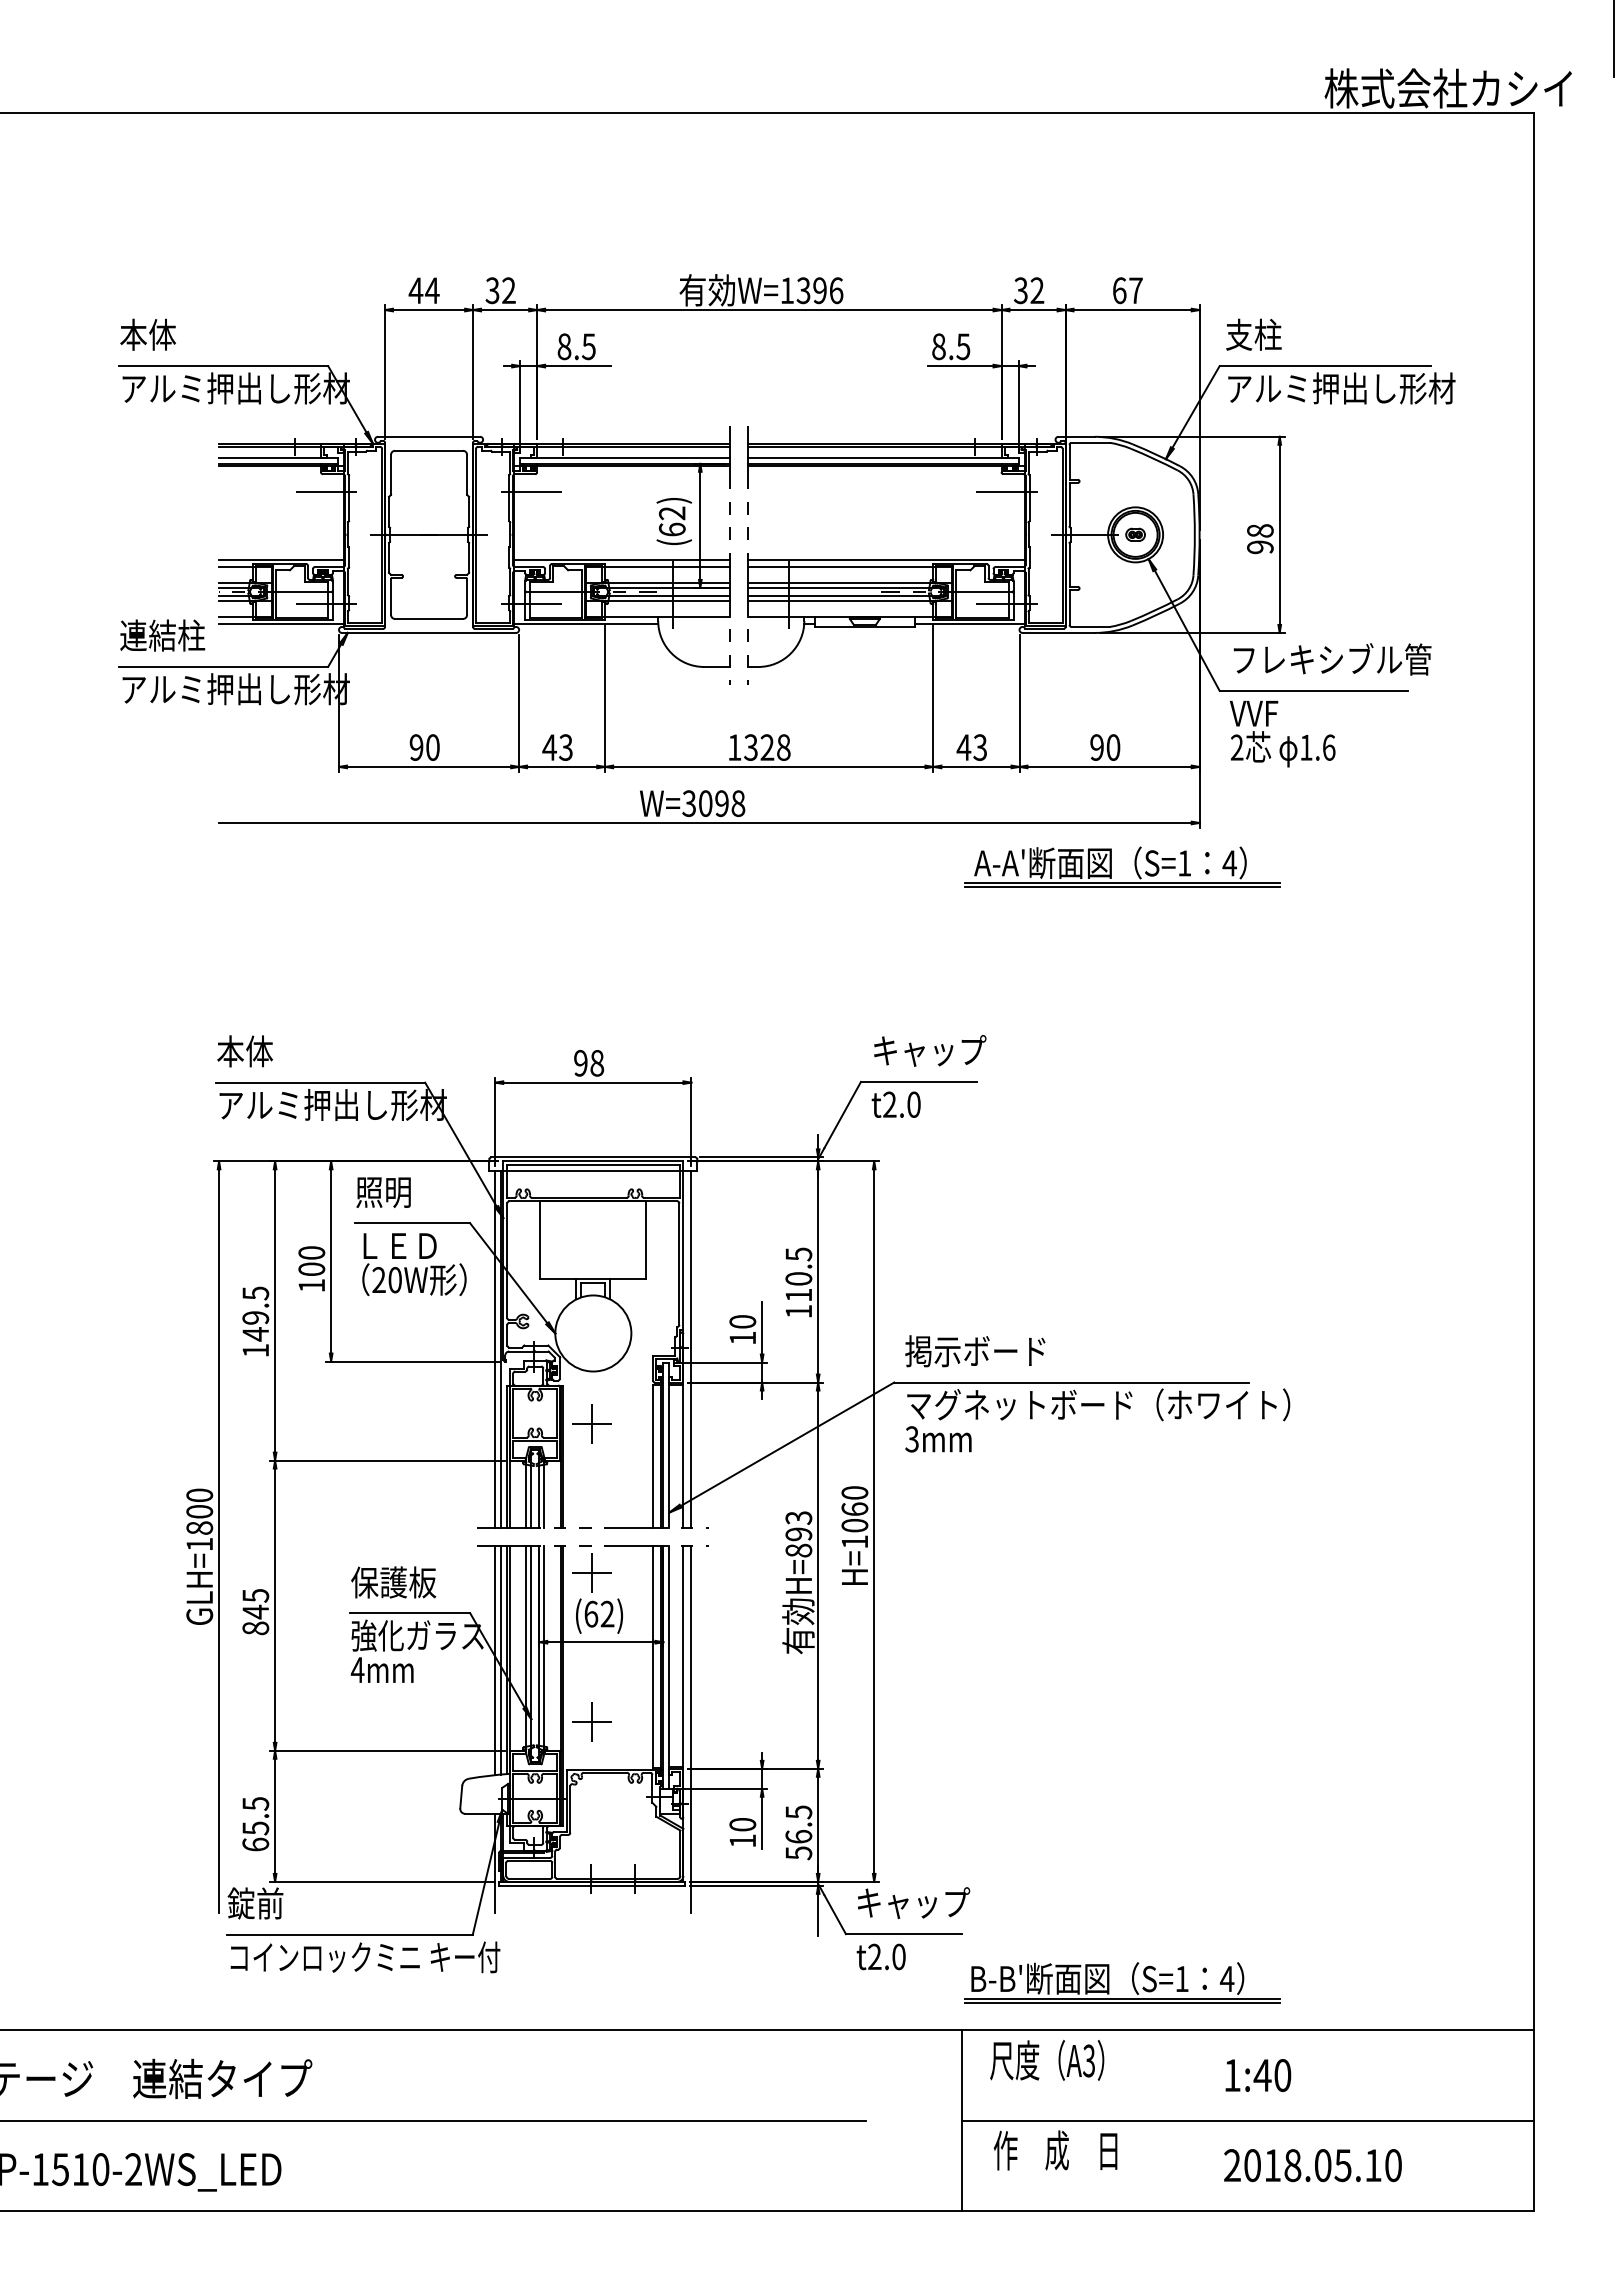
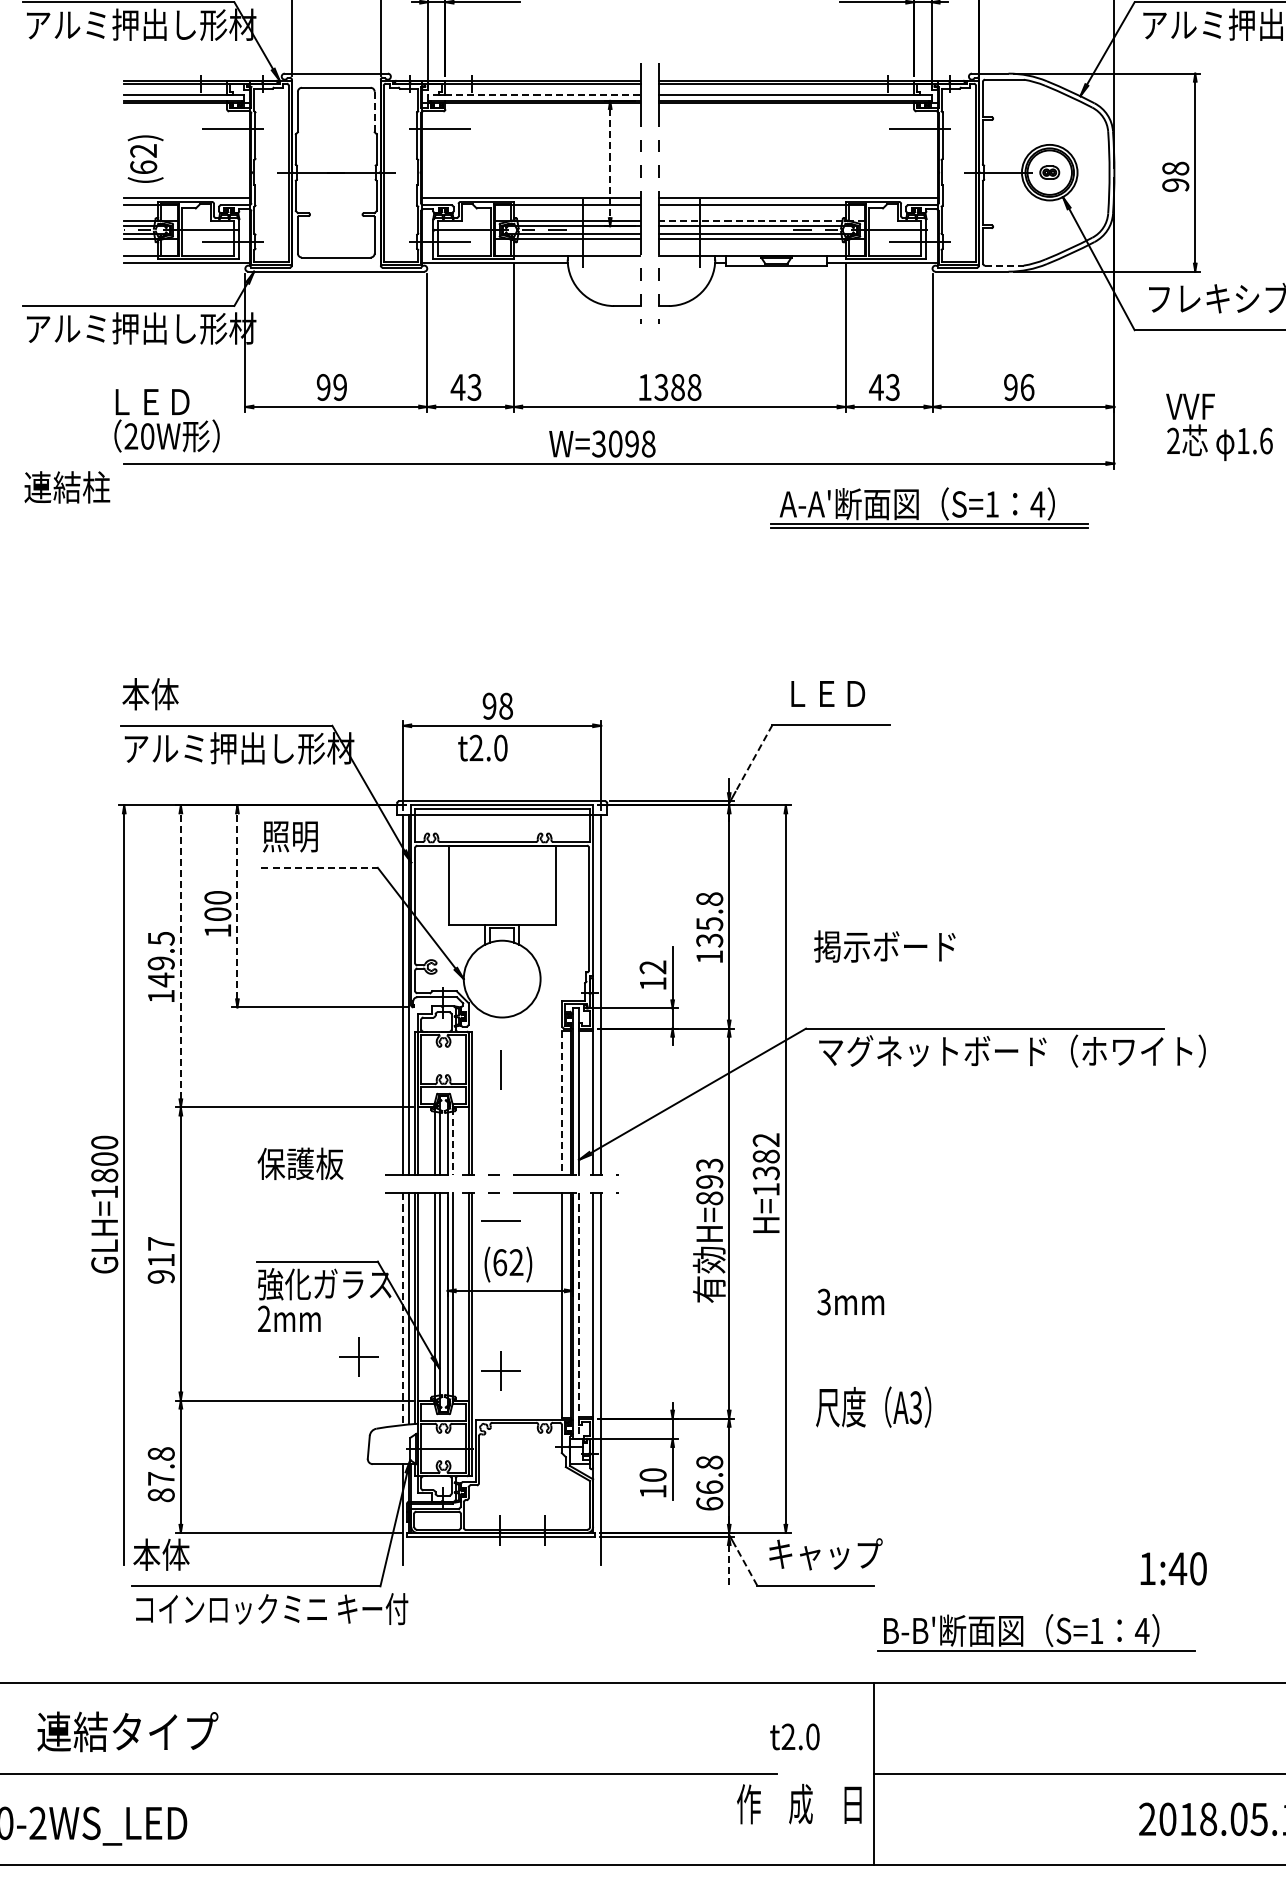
line: (624, 457) -> (533, 94), solid -> dashed
line: (467, 474) -> (375, 111), solid -> dashed
text: (673, 521) -> (144, 159), moved
line: (700, 526) -> (610, 164), solid -> dashed
line: (849, 582) -> (760, 220), solid -> dashed
line: (1091, 626) -> (1005, 265), solid -> dashed
text: (162, 635) -> (67, 487), moved
text: (1282, 734) -> (1219, 427), moved
text: (432, 747) -> (339, 387), 90 -> 99
text: (767, 747) -> (678, 387), 1328 -> 1388
text: (1113, 747) -> (1027, 387), 90 -> 96
part: (1111, 866) -> (918, 507), moved
text: (930, 1050) -> (842, 693), キャップ -> ＬＥＤ
text: (895, 1104) -> (482, 747), moved
line: (842, 1115) -> (753, 758), solid -> dashed
line: (412, 1223) -> (319, 868), solid -> dashed
line: (331, 1260) -> (237, 905), solid -> dashed
text: (414, 1264) -> (167, 420), moved
text: (798, 1274) -> (709, 919), 110.5 -> 135.8
line: (275, 1310) -> (181, 955), solid -> dashed
text: (742, 1321) -> (652, 967), 10 -> 12
text: (975, 1351) -> (885, 946), moved
line: (592, 1423) -> (501, 1069), removed
text: (938, 1439) -> (850, 1302), moved
line: (653, 1456) -> (562, 1103), solid -> dashed
line: (544, 1494) -> (452, 1141), solid -> dashed
text: (854, 1509) -> (765, 1156), H=1060 -> H=1382
line: (592, 1572) -> (501, 1220), removed
text: (393, 1582) -> (300, 1163), moved
text: (255, 1611) -> (161, 1259), 845 -> 917
line: (495, 1660) -> (403, 1309), solid -> dashed
line: (669, 1667) -> (579, 1316), solid -> dashed
text: (357, 1669) -> (264, 1318), 4mm -> 2mm
part: (450, 1707) -> (357, 1356), added
text: (255, 1824) -> (161, 1474), 65.5 -> 87.8
text: (798, 1832) -> (709, 1483), 56.5 -> 66.8
text: (255, 1903) -> (161, 1554), 錠前 -> 本体
line: (818, 1914) -> (729, 1565), solid -> dashed
line: (834, 1914) -> (745, 1565), solid -> dashed
text: (880, 1956) -> (794, 1736), moved
line: (1122, 2002) -> (1036, 1654), removed
text: (1047, 2060) -> (873, 1407), moved
text: (1258, 2075) -> (1173, 1568), moved
text: (1055, 2150) -> (799, 1804), moved

